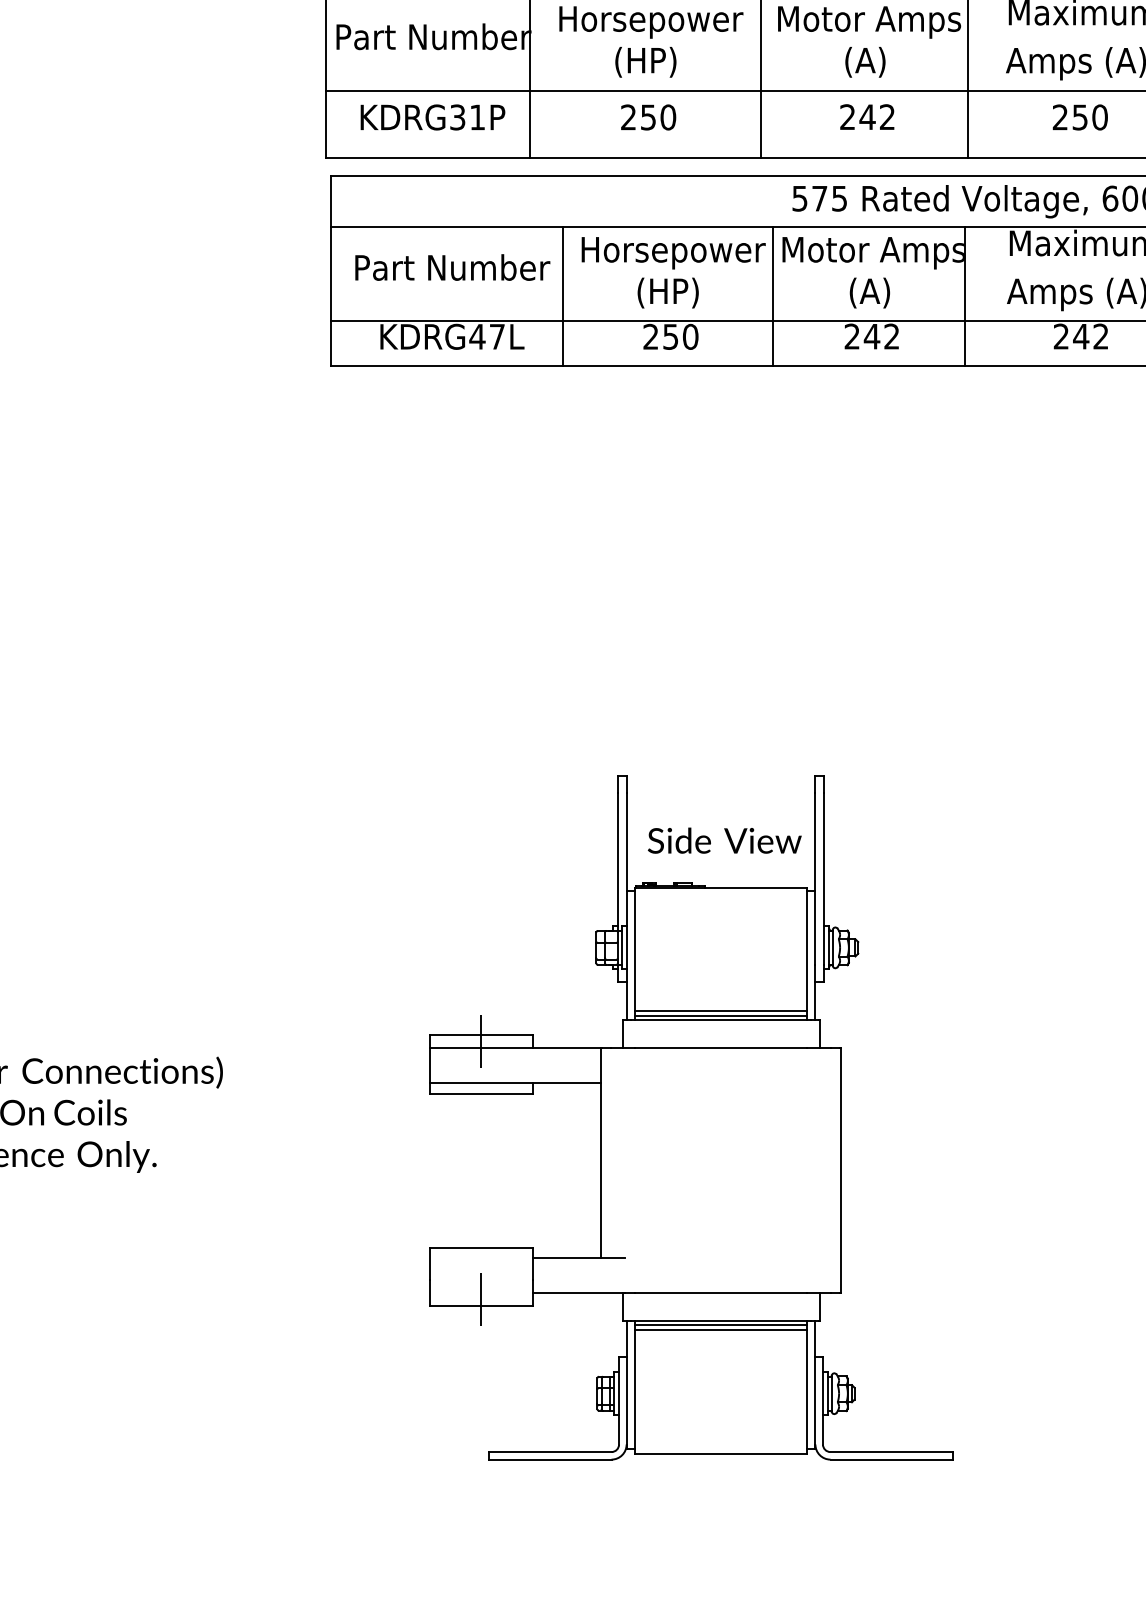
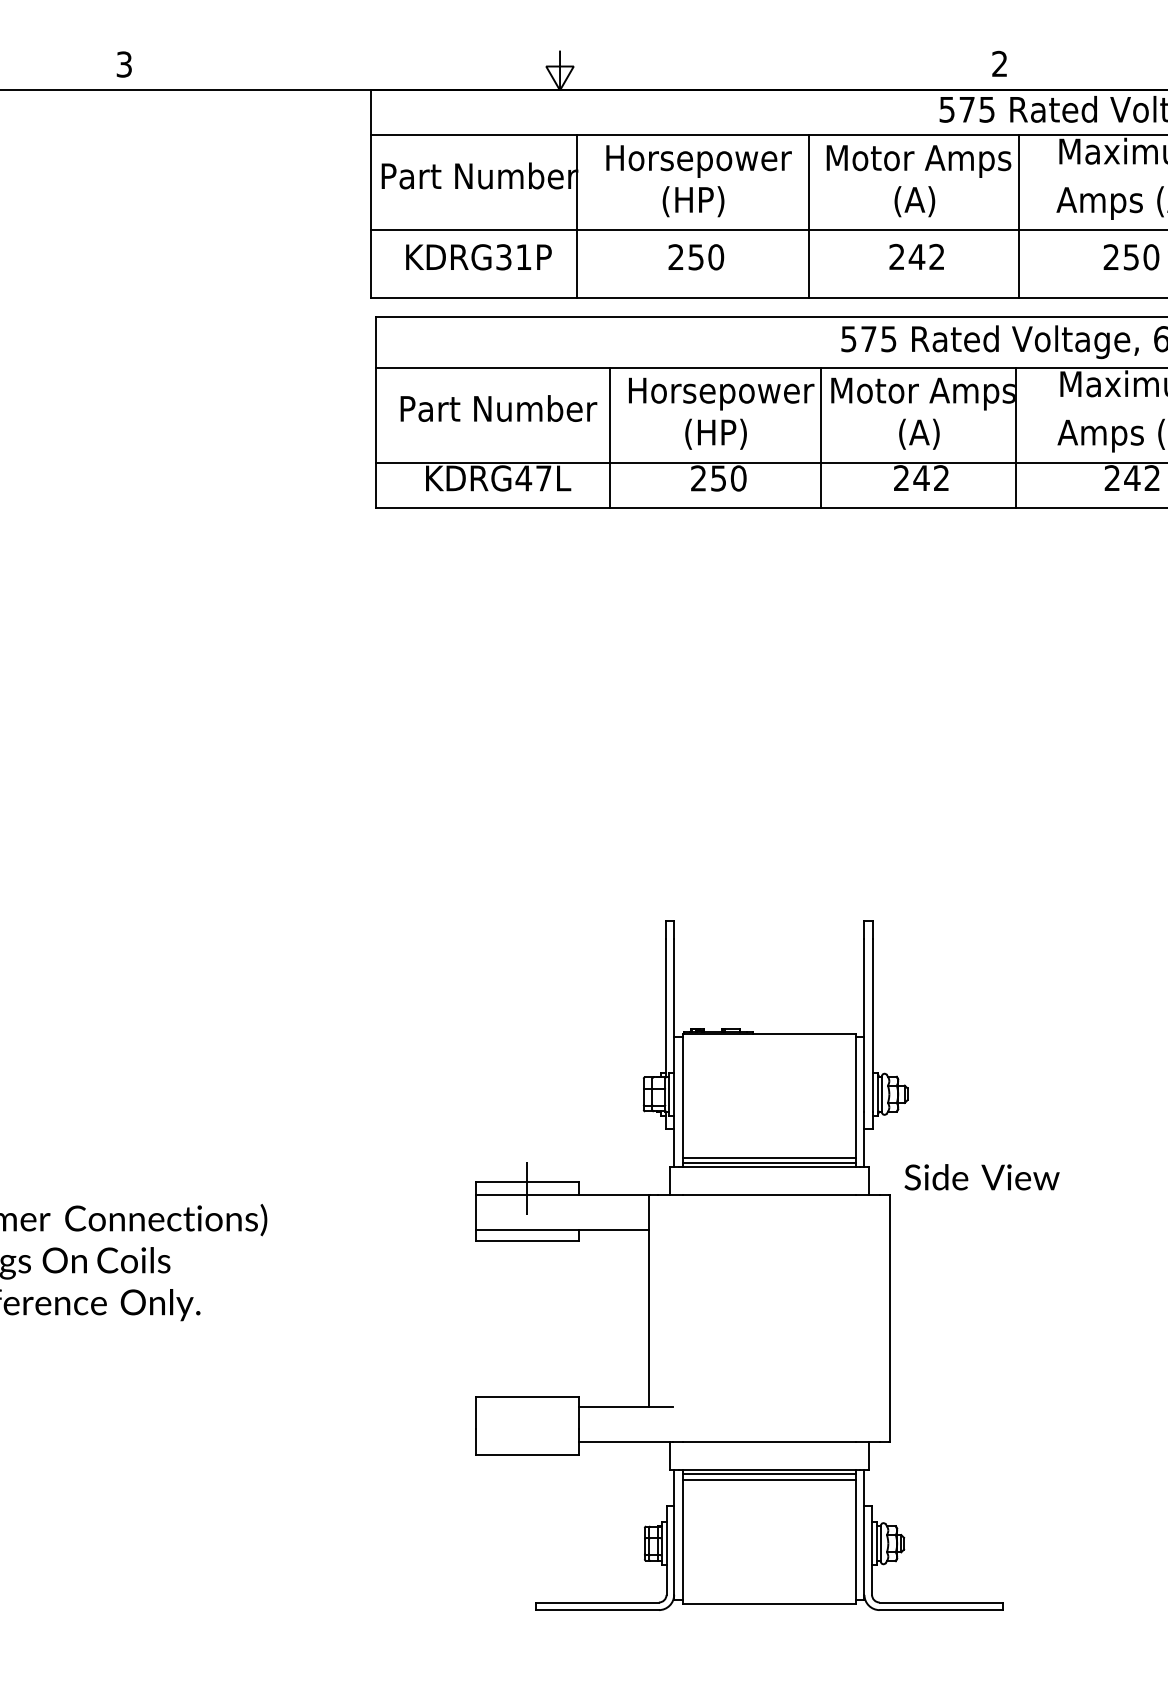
text: (724, 840) -> (981, 1177), moved
line: (481, 1299) -> (527, 1448), removed

